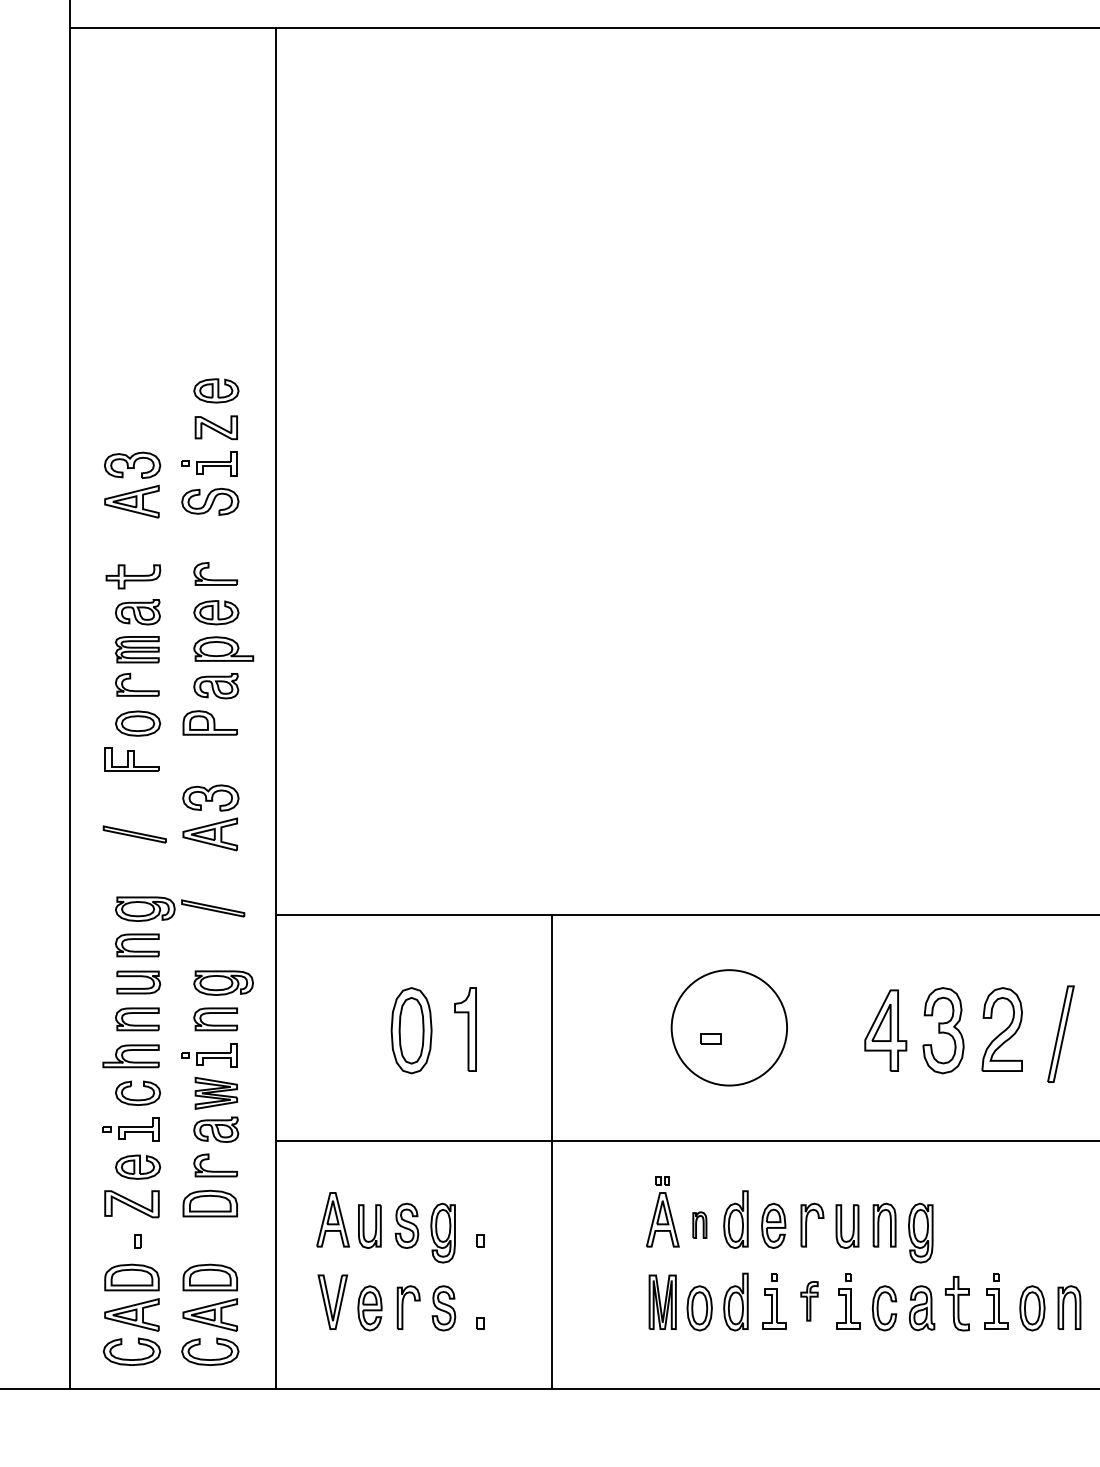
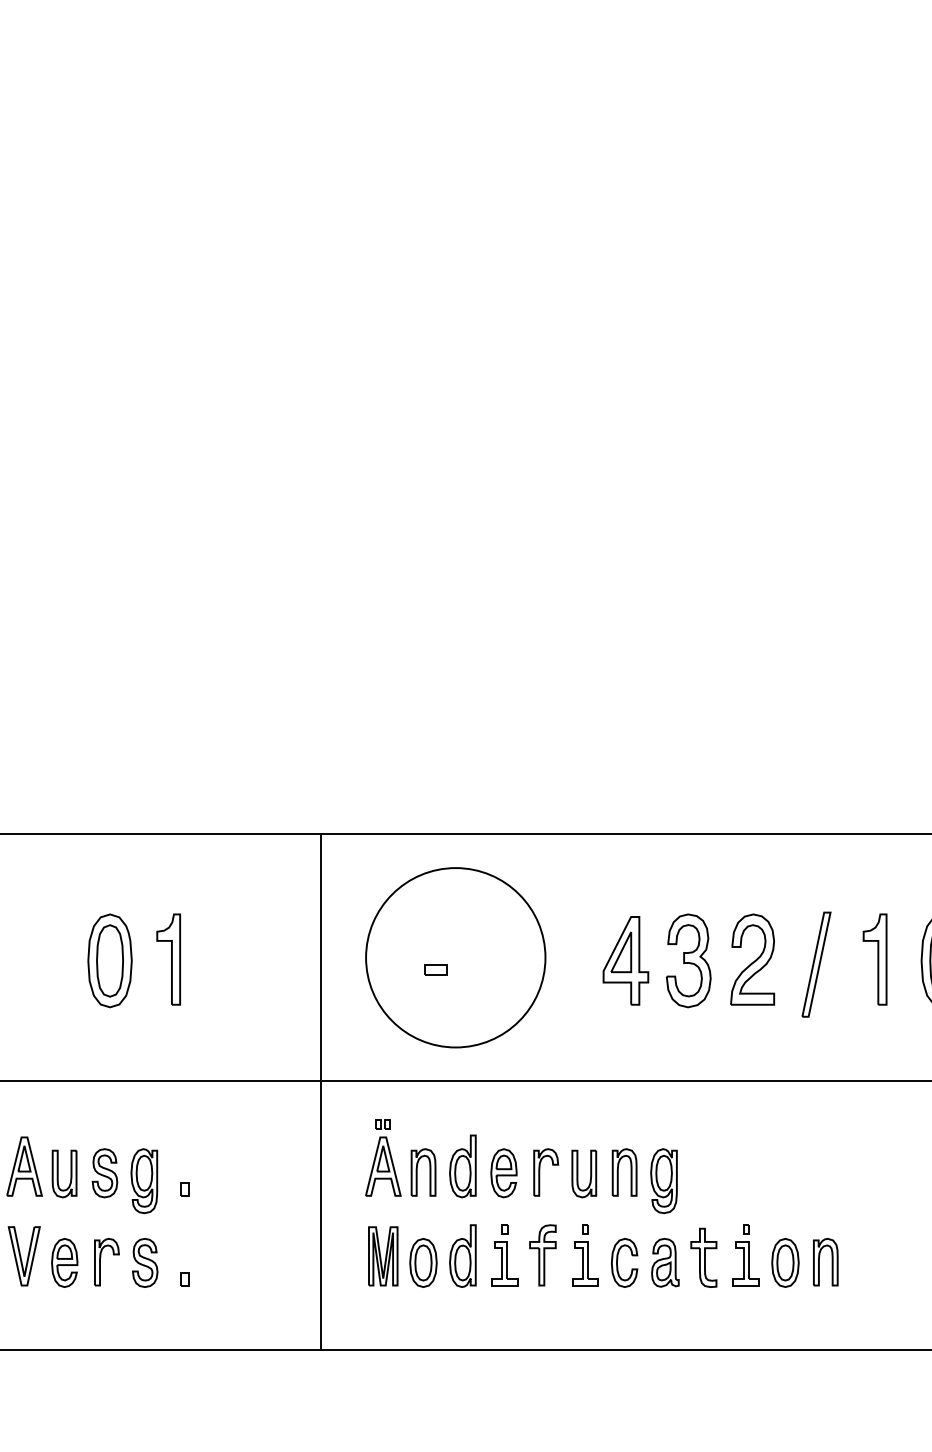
circle: (728, 1027) -> (454, 957), size x1.43
line: (551, 1151) -> (320, 1092), moved
part: (699, 1224) -> (423, 1171), size x1.67
part: (809, 1300) -> (542, 1254), size x1.43

